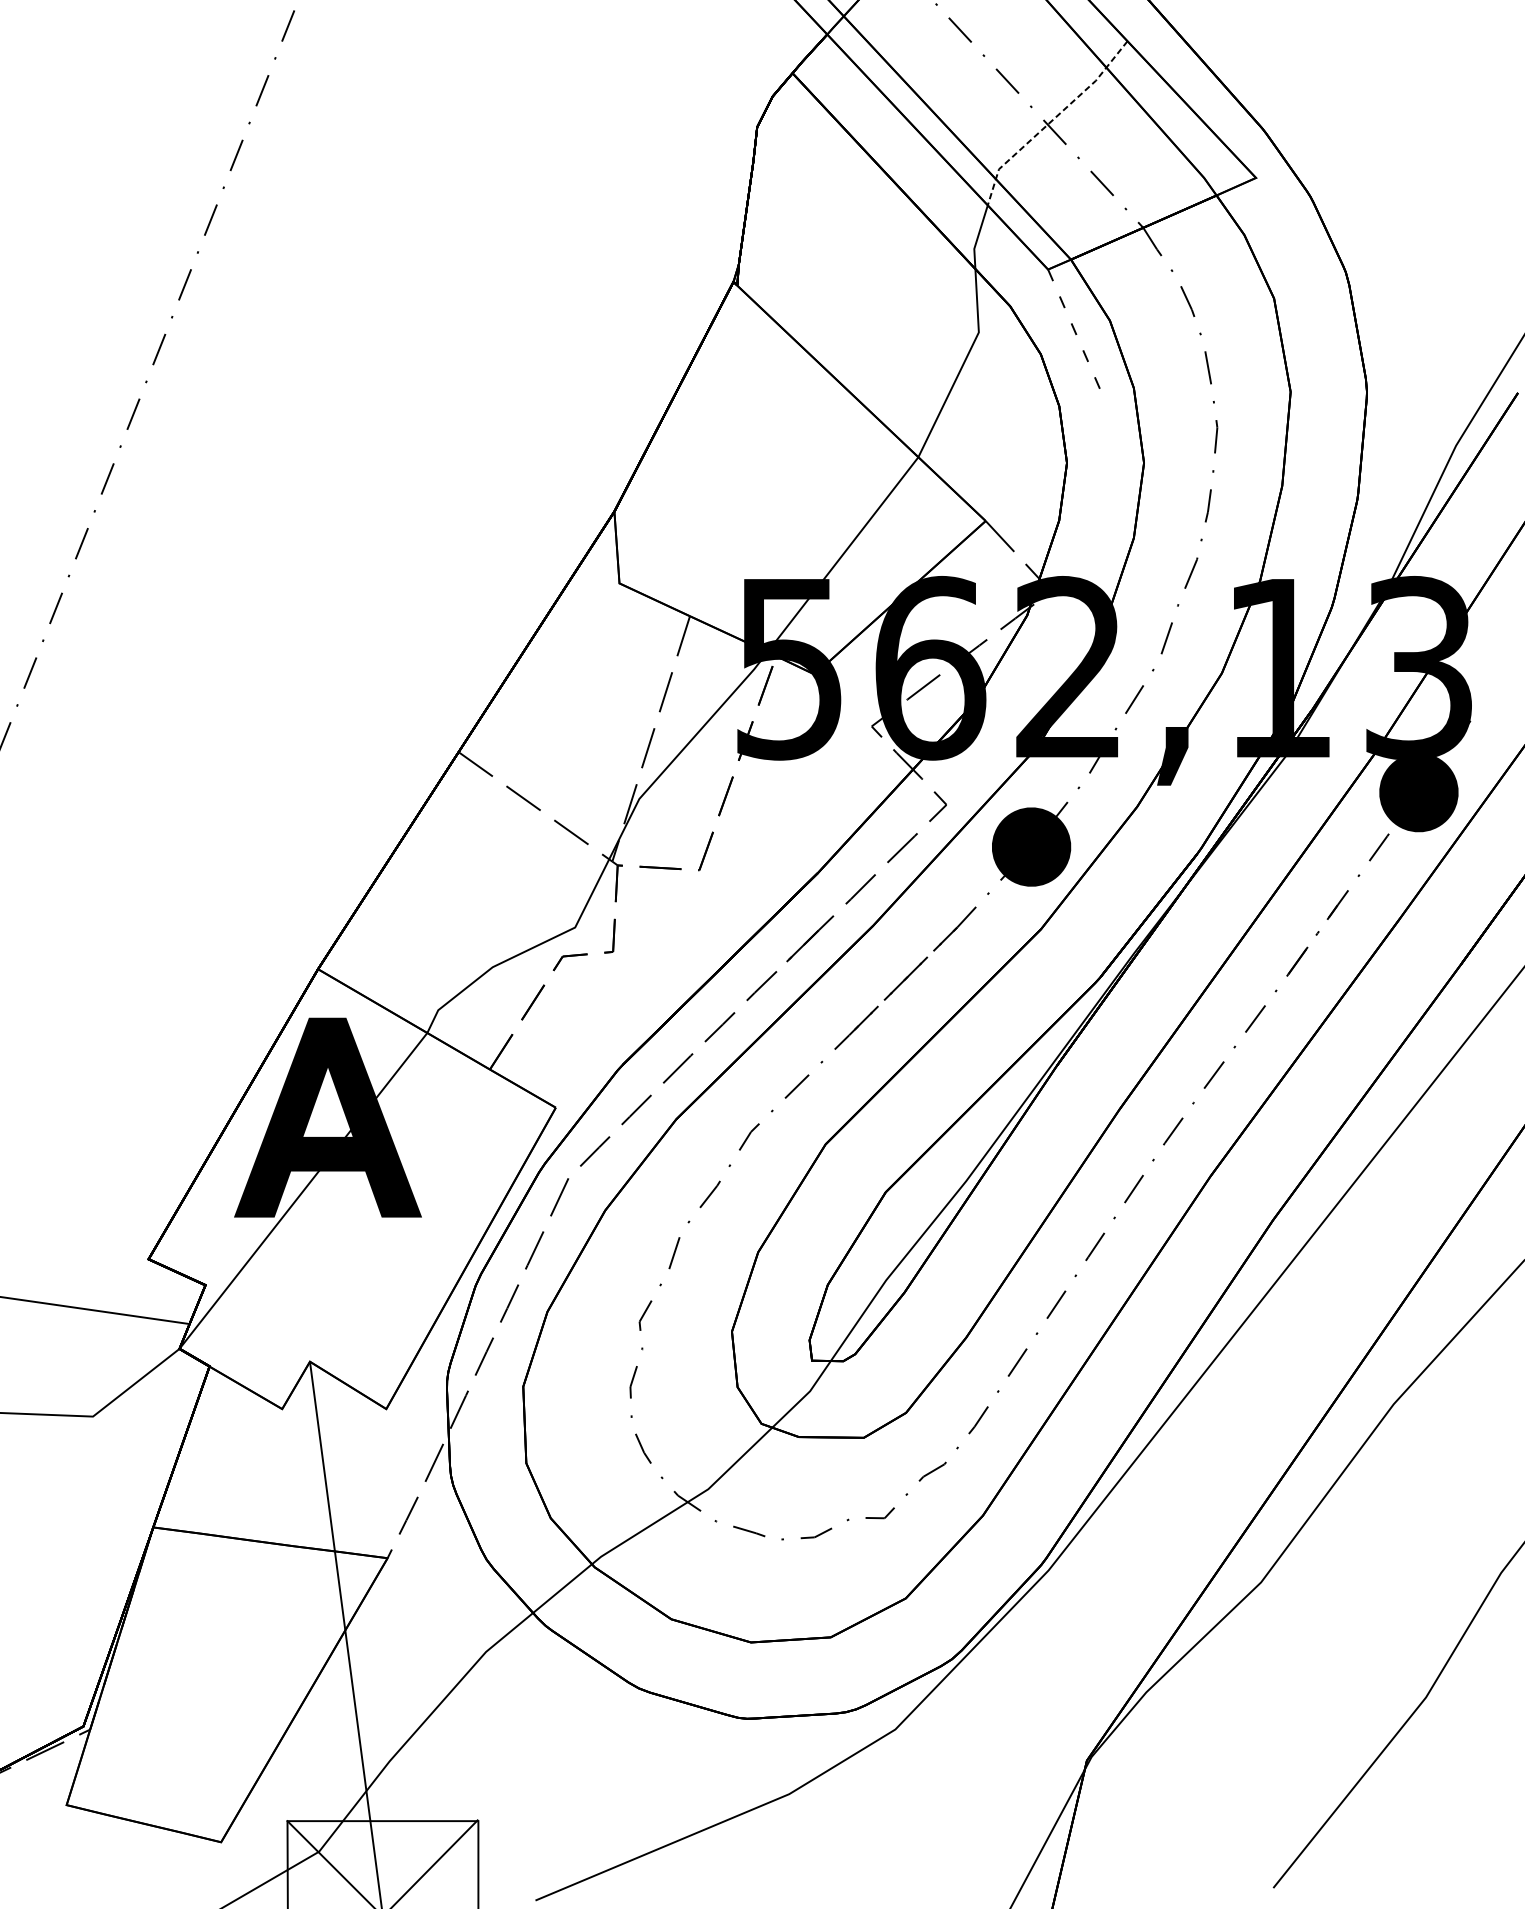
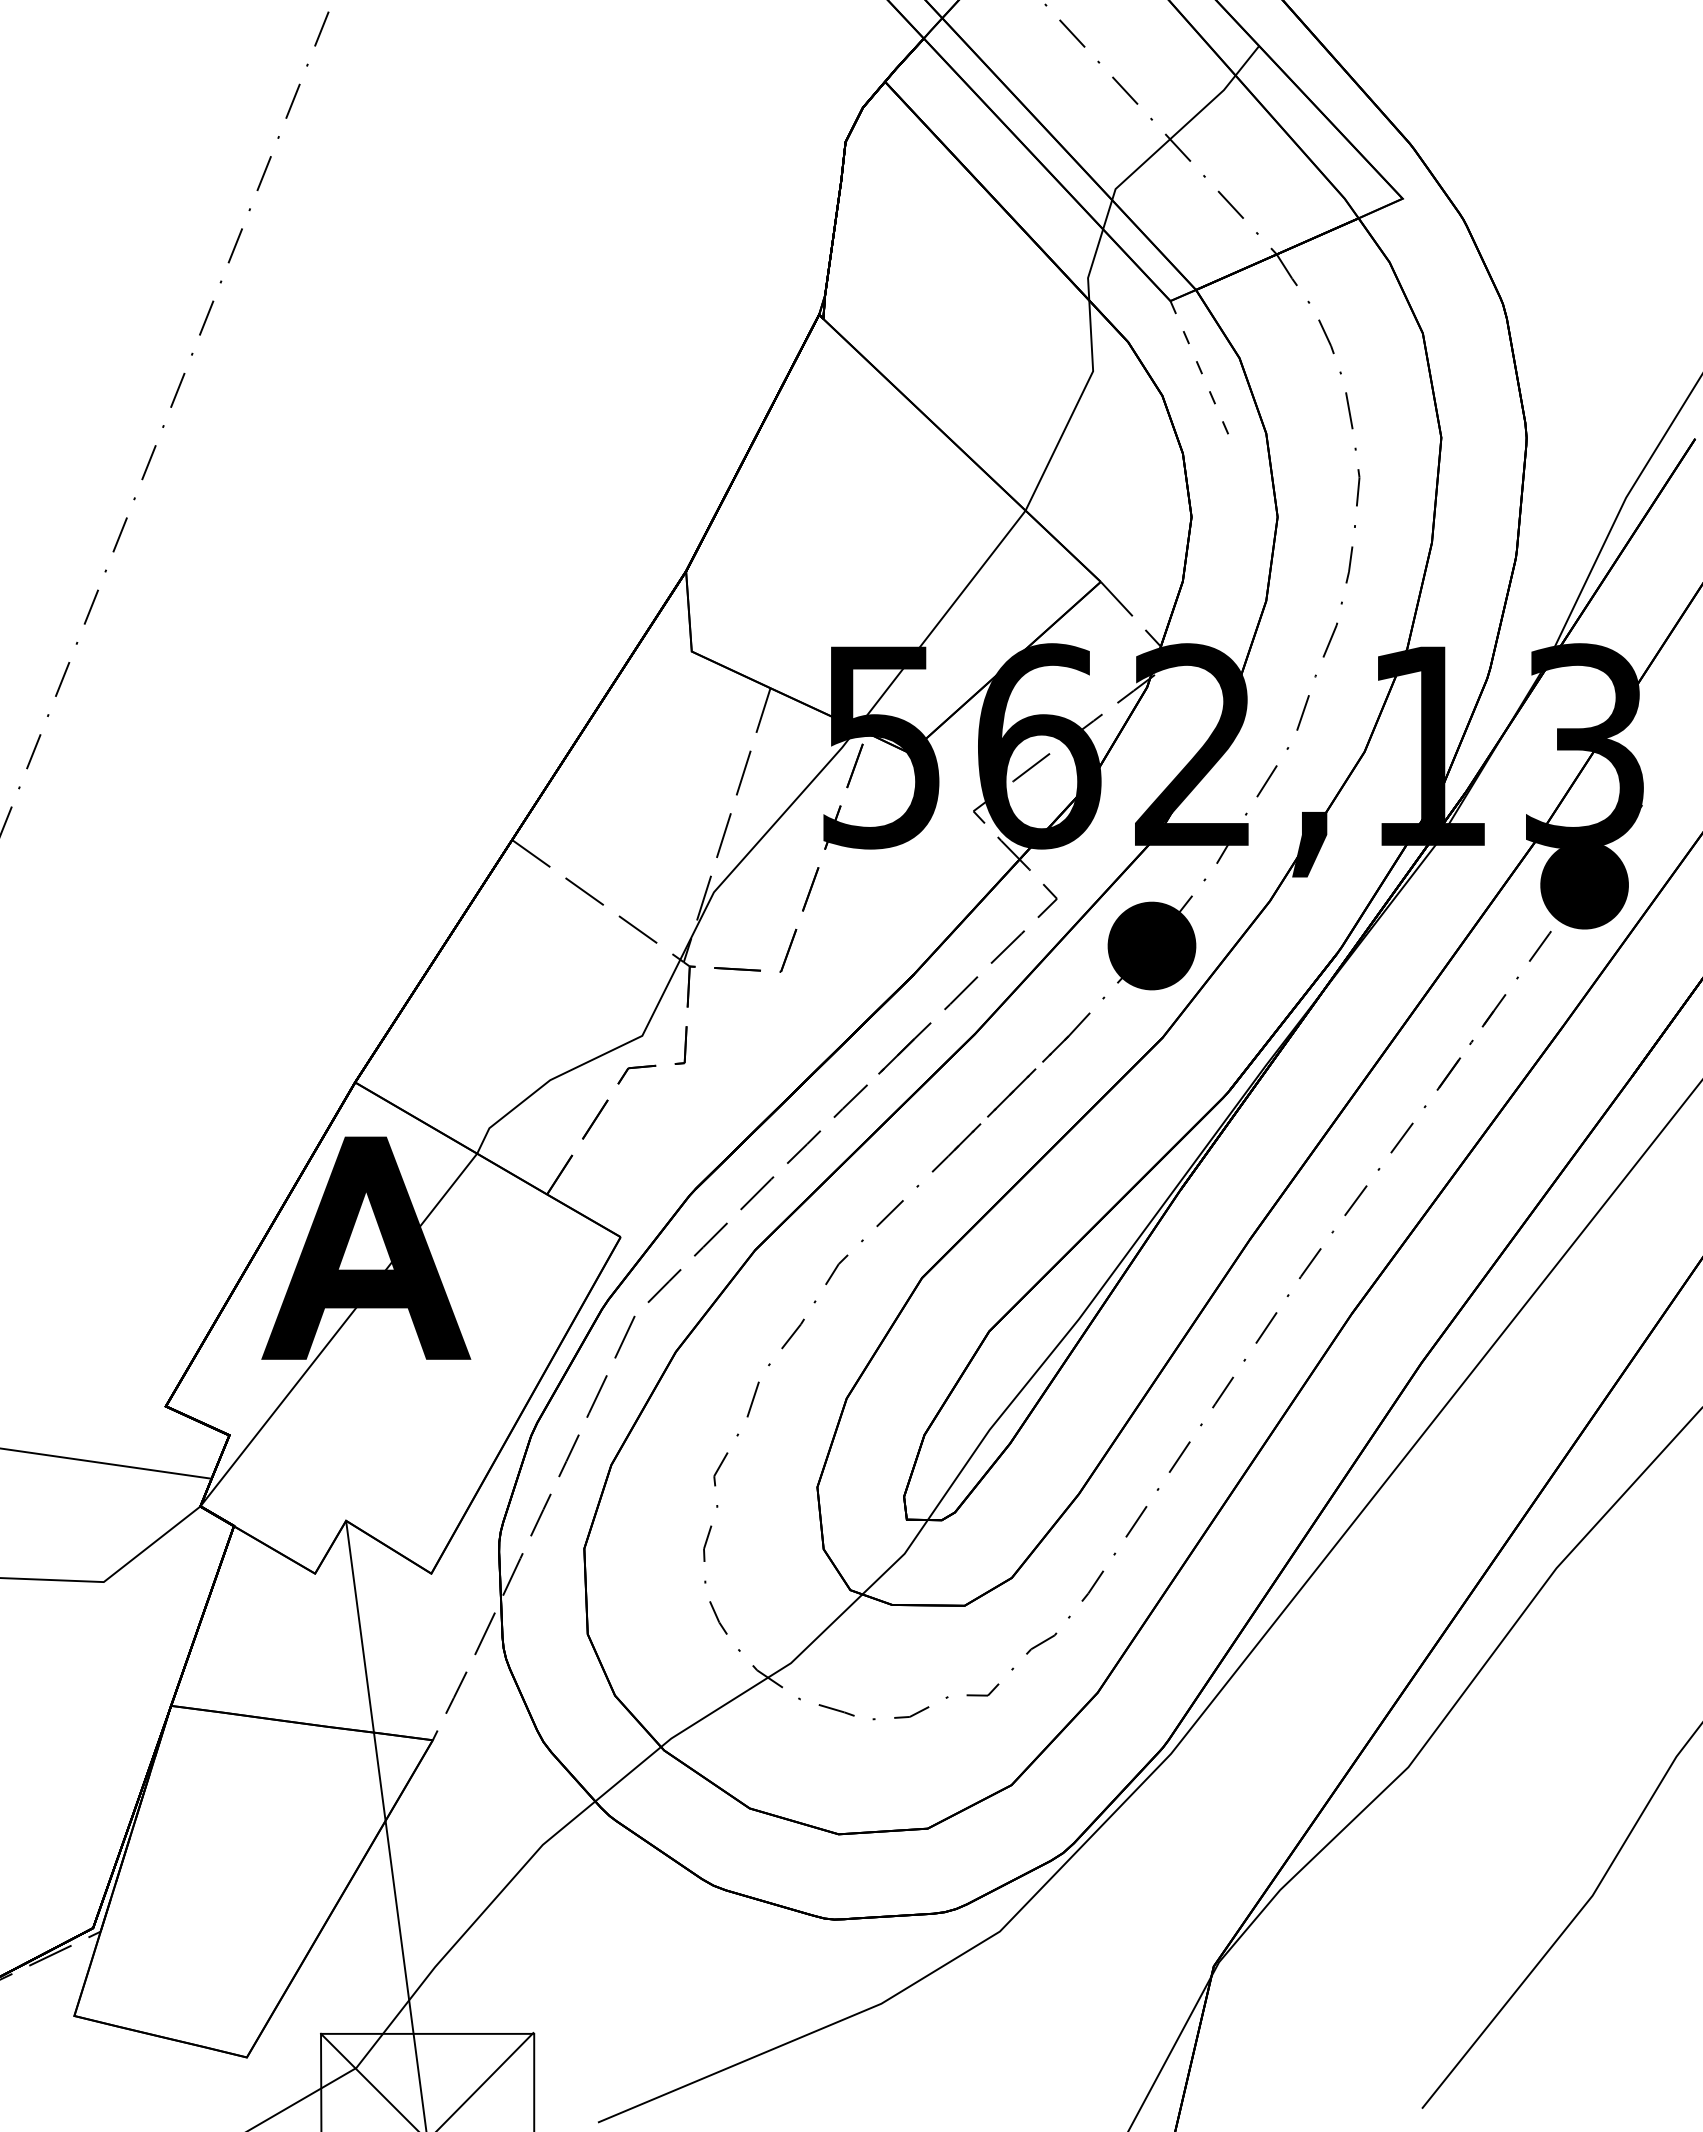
line: (1051, 121) -> (1174, 135), dashed -> solid

